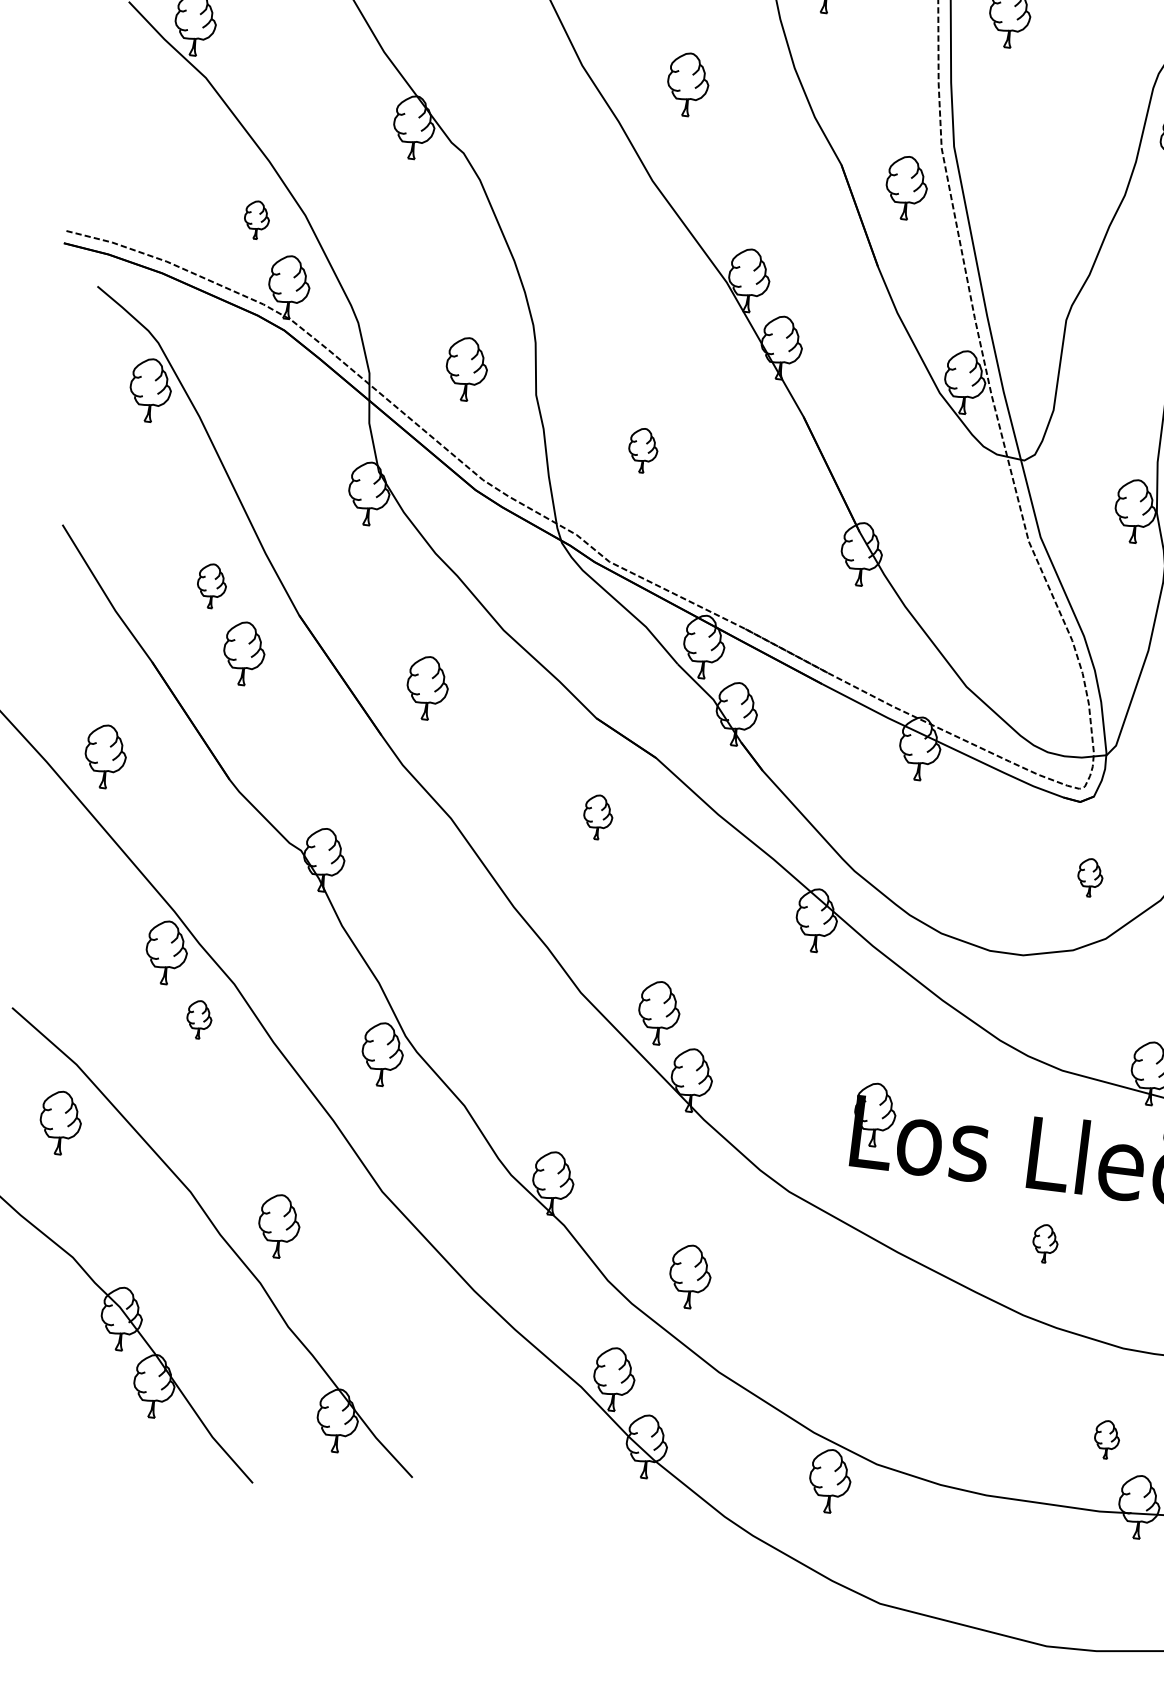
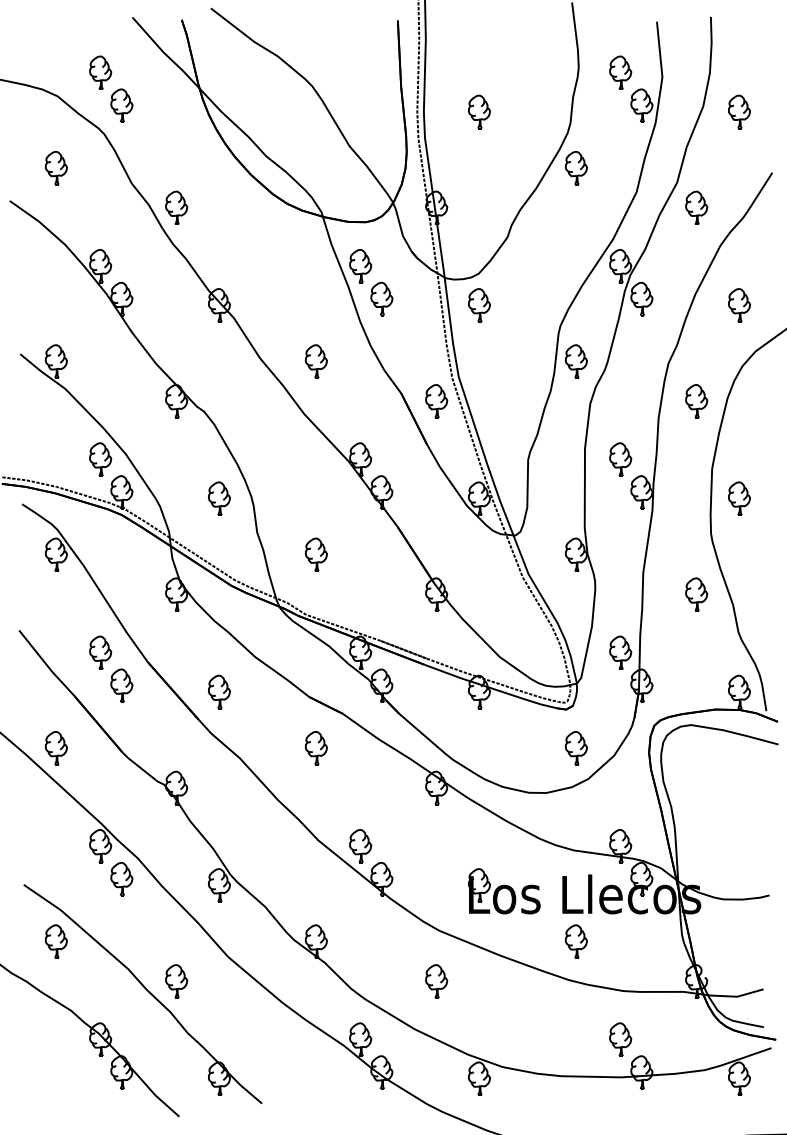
part: (256, 219) -> (100, 459), size x1.67
part: (466, 368) -> (219, 498), moved
part: (643, 450) -> (316, 554), size x1.43
part: (211, 585) -> (100, 652), size x1.43
part: (598, 817) -> (316, 748), size x1.43
part: (1088, 877) -> (575, 748), size x1.67
part: (198, 1018) -> (121, 878), size x1.67
part: (1043, 1243) -> (575, 941), size x1.67
part: (689, 1276) -> (436, 981), moved
part: (1106, 1439) -> (620, 1039), size x1.67

